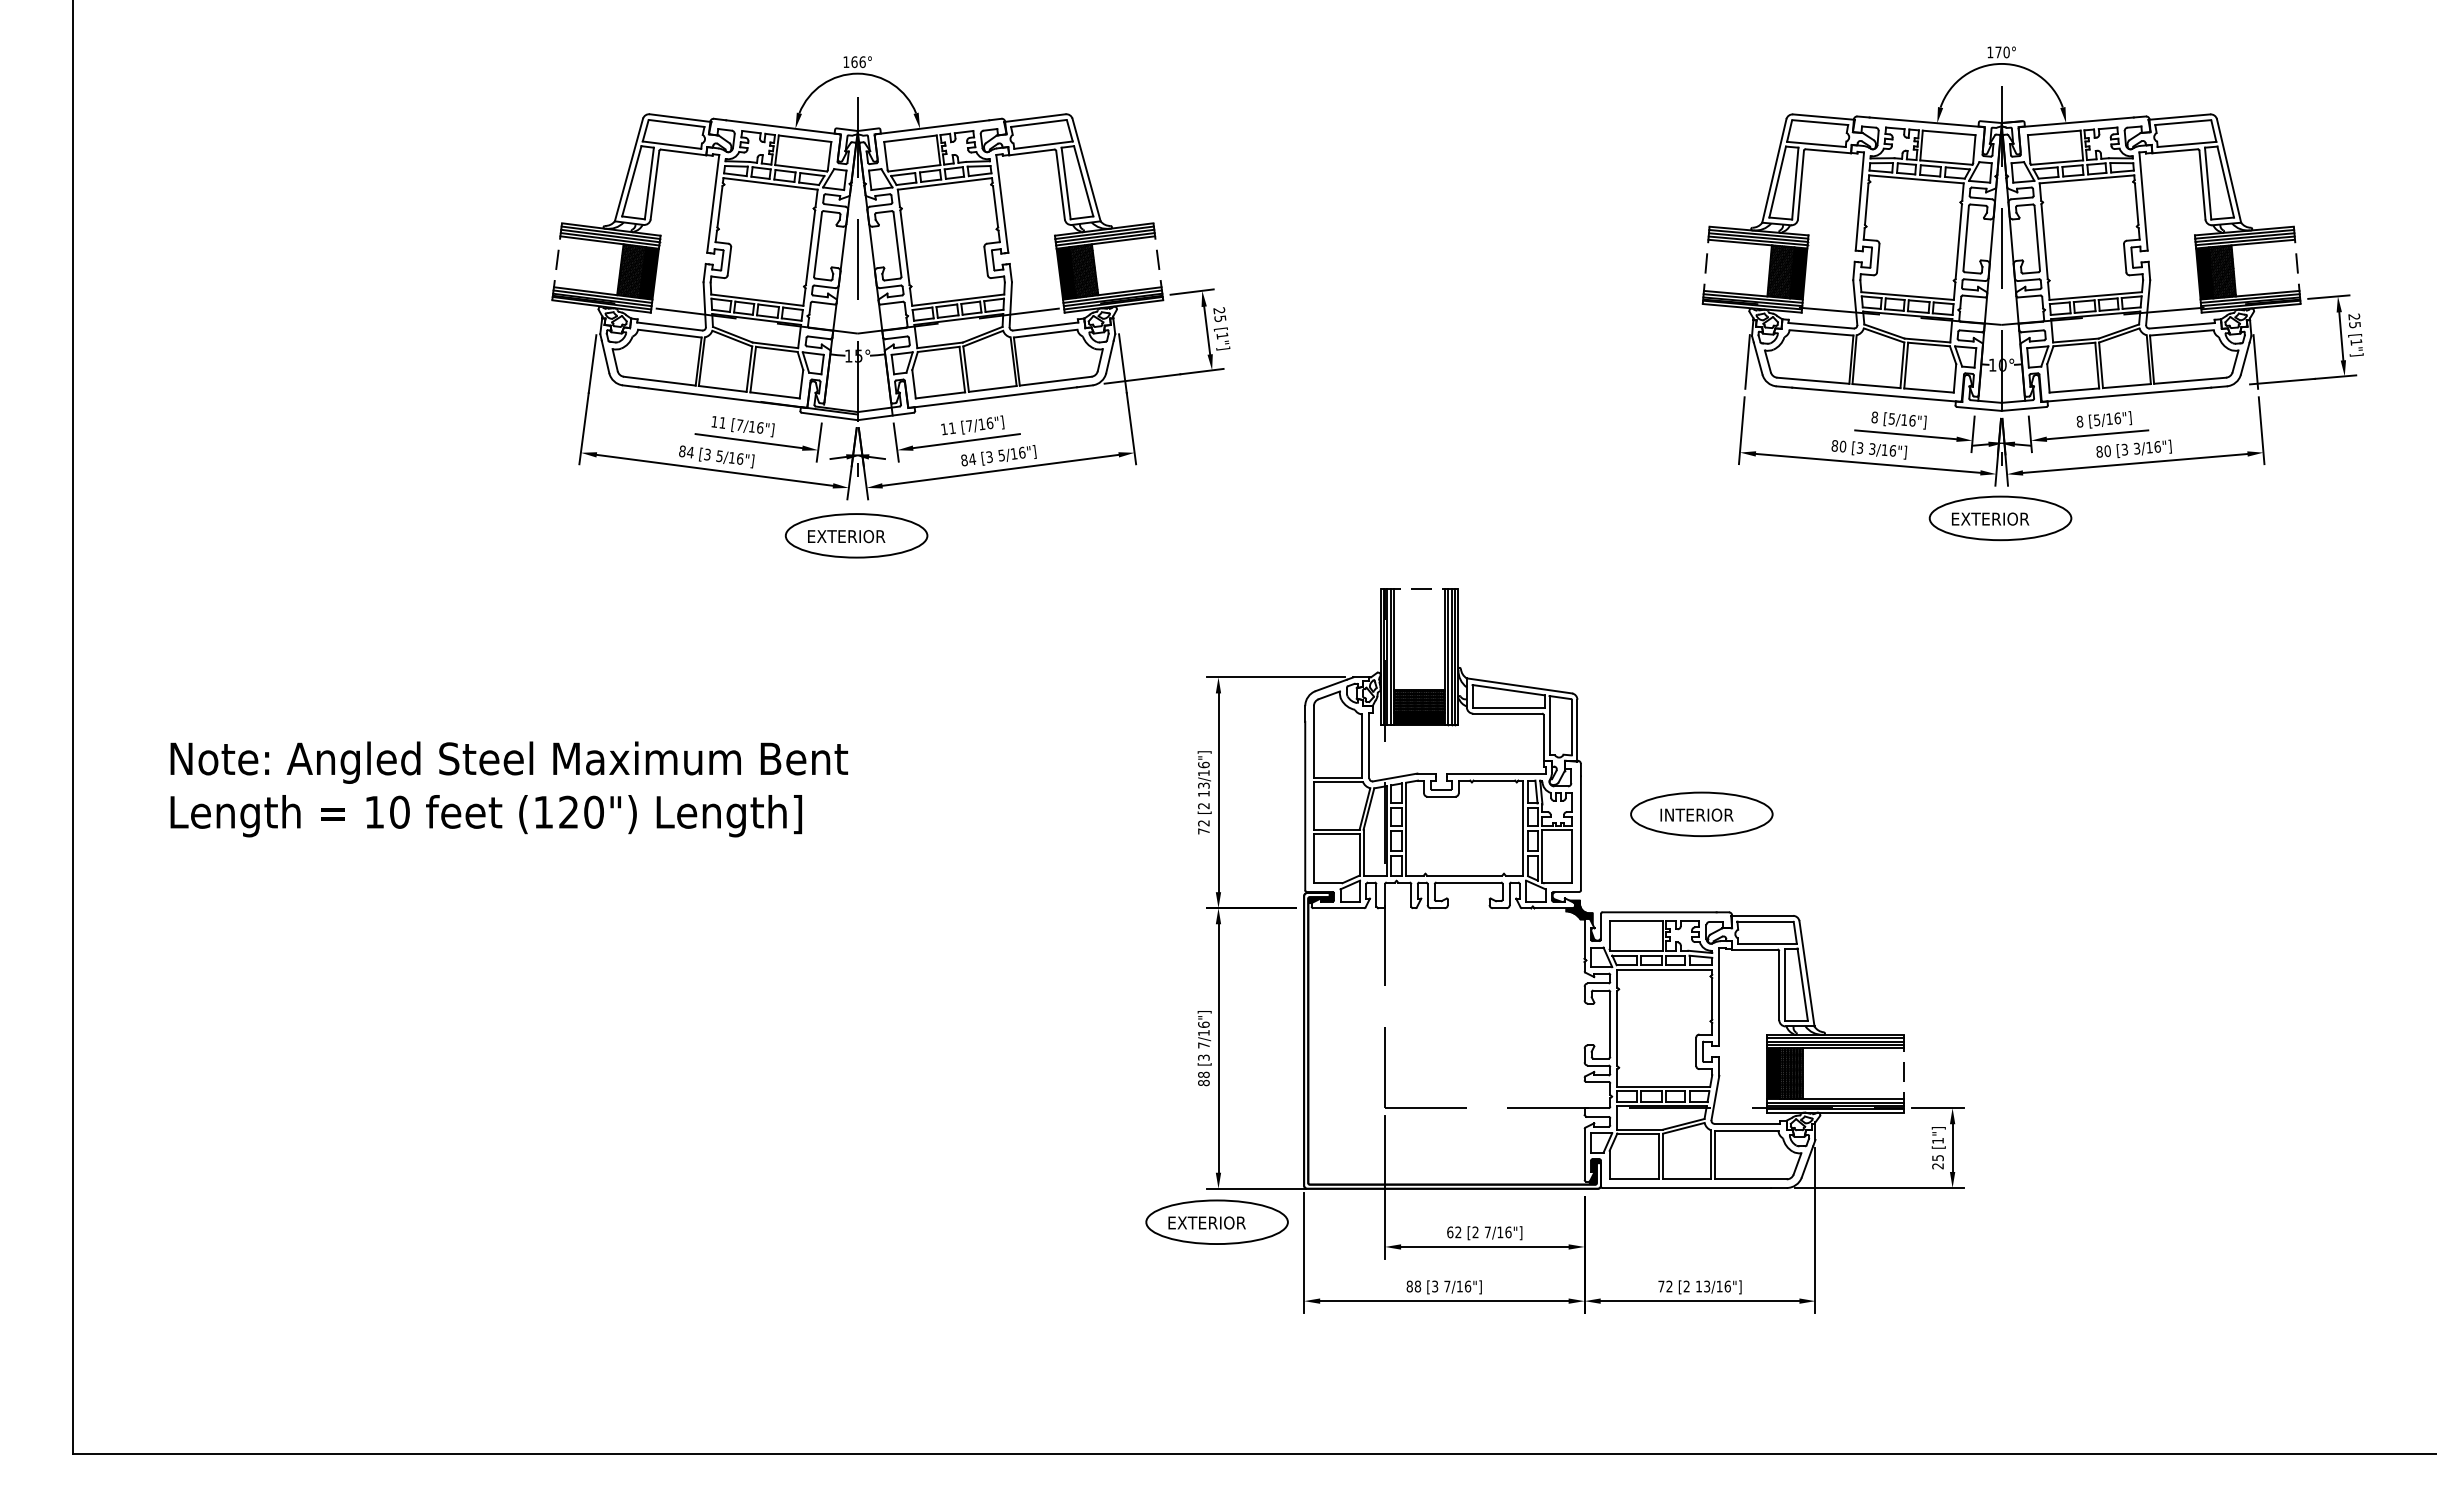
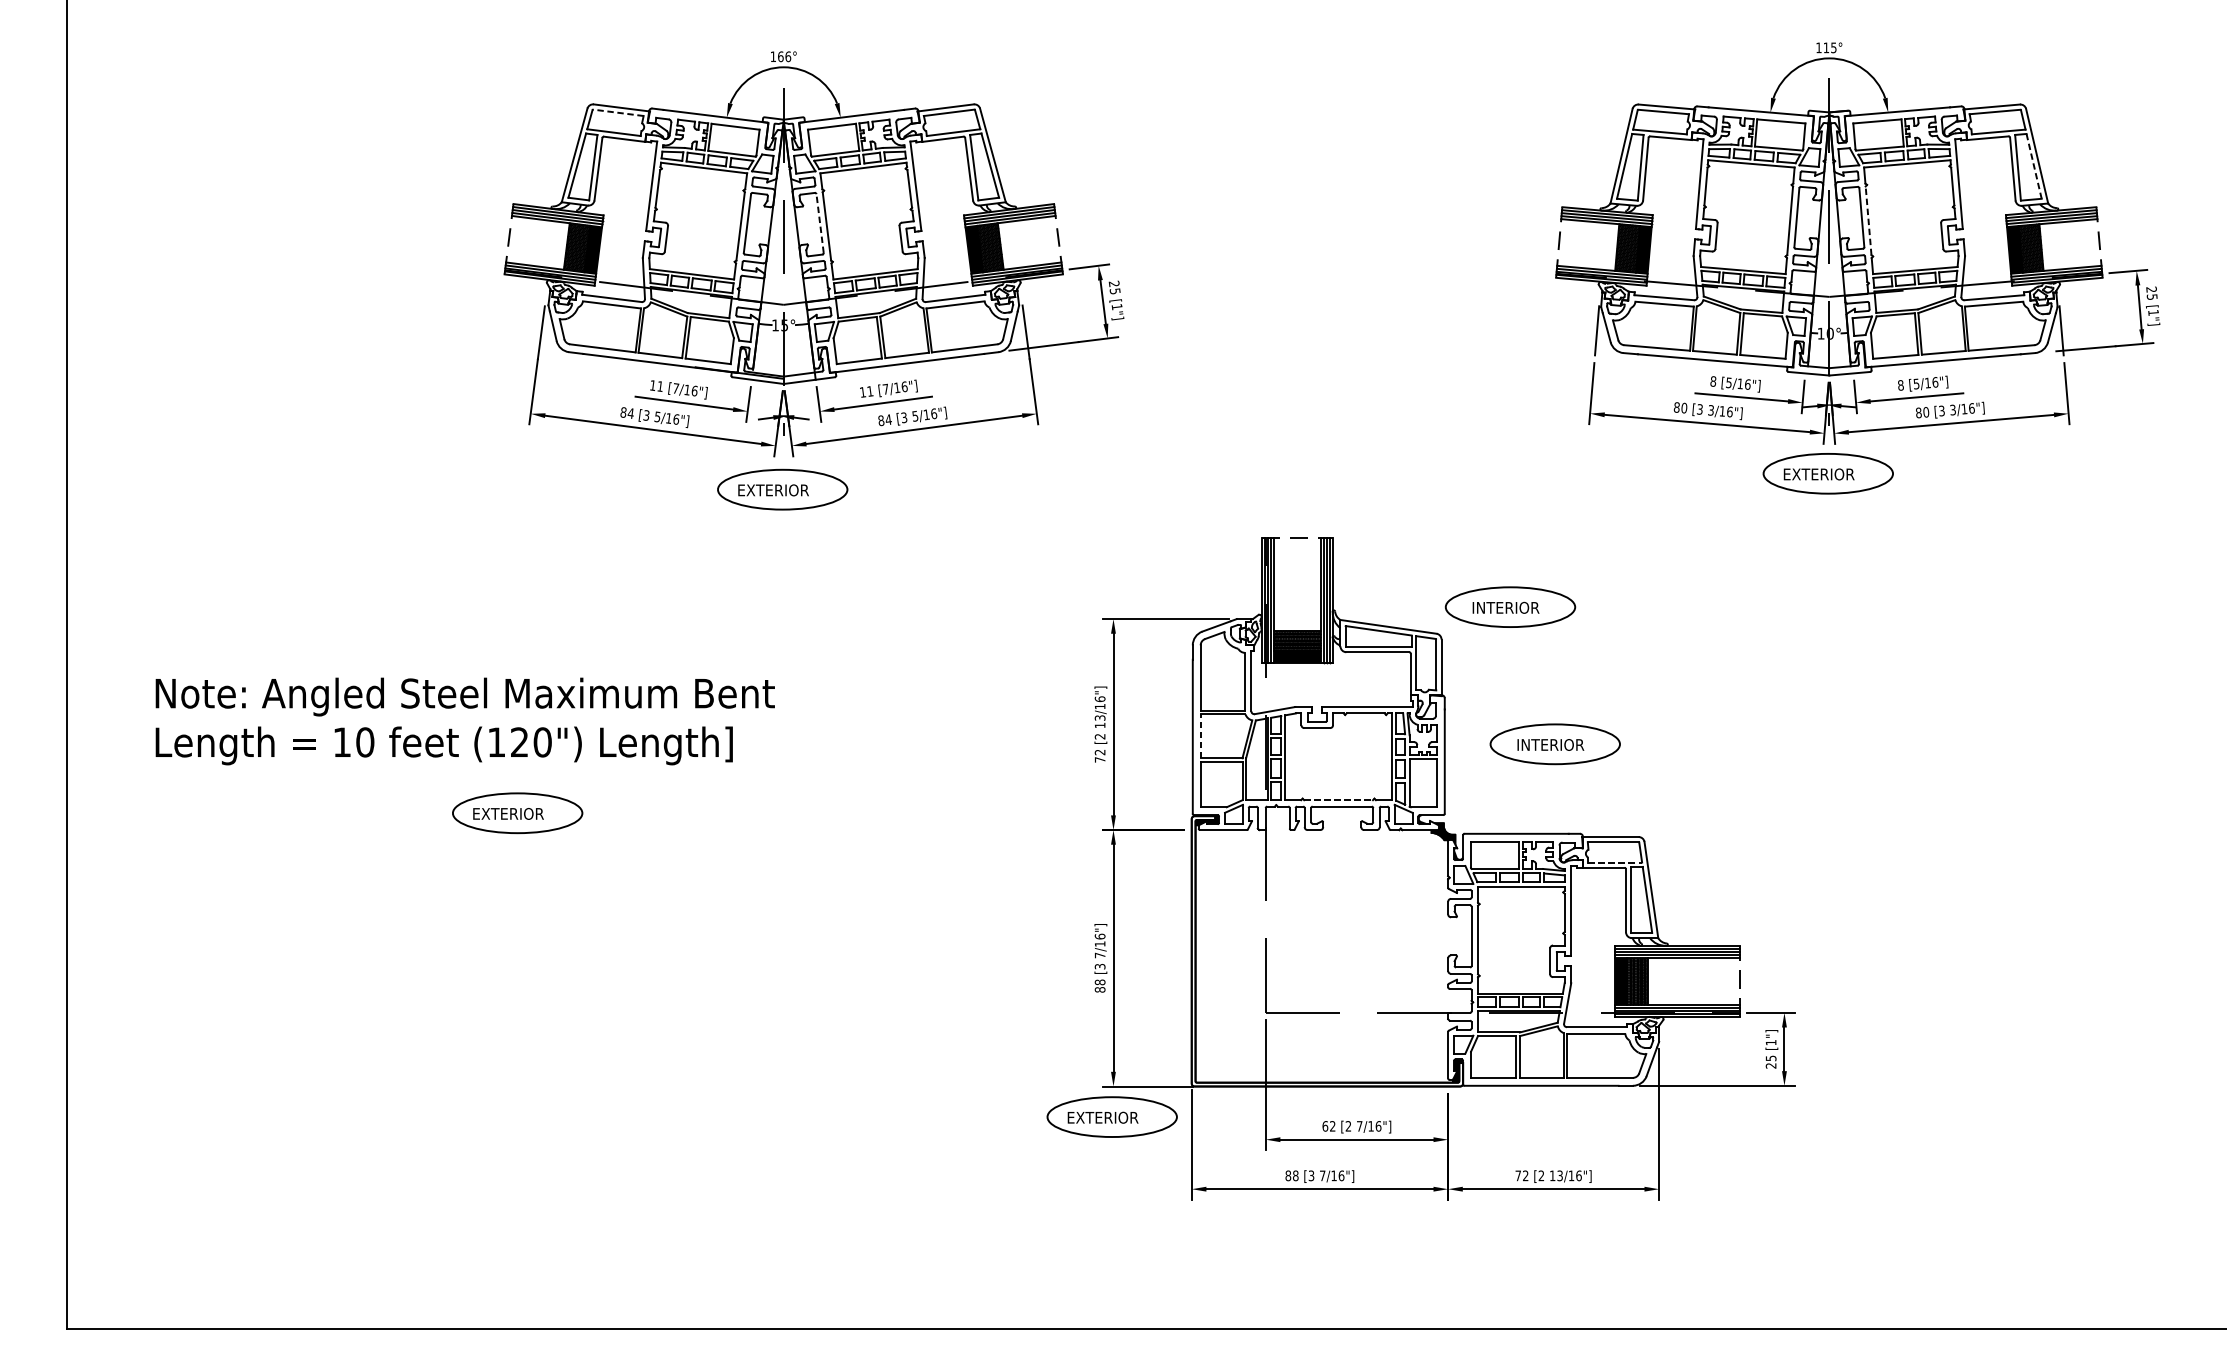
text: (2002, 52) -> (1830, 47), 170° -> 115°
line: (676, 123) -> (618, 112), solid -> dashed
line: (2225, 182) -> (2033, 166), solid -> dashed
line: (2044, 241) -> (1868, 220), solid -> dashed
line: (897, 244) -> (820, 223), solid -> dashed
part: (1652, 663) -> (1510, 606), added
line: (1313, 805) -> (1200, 736), solid -> dashed
line: (1464, 875) -> (1338, 800), solid -> dashed
part: (566, 889) -> (517, 812), added
line: (1767, 943) -> (1615, 862), solid -> dashed

